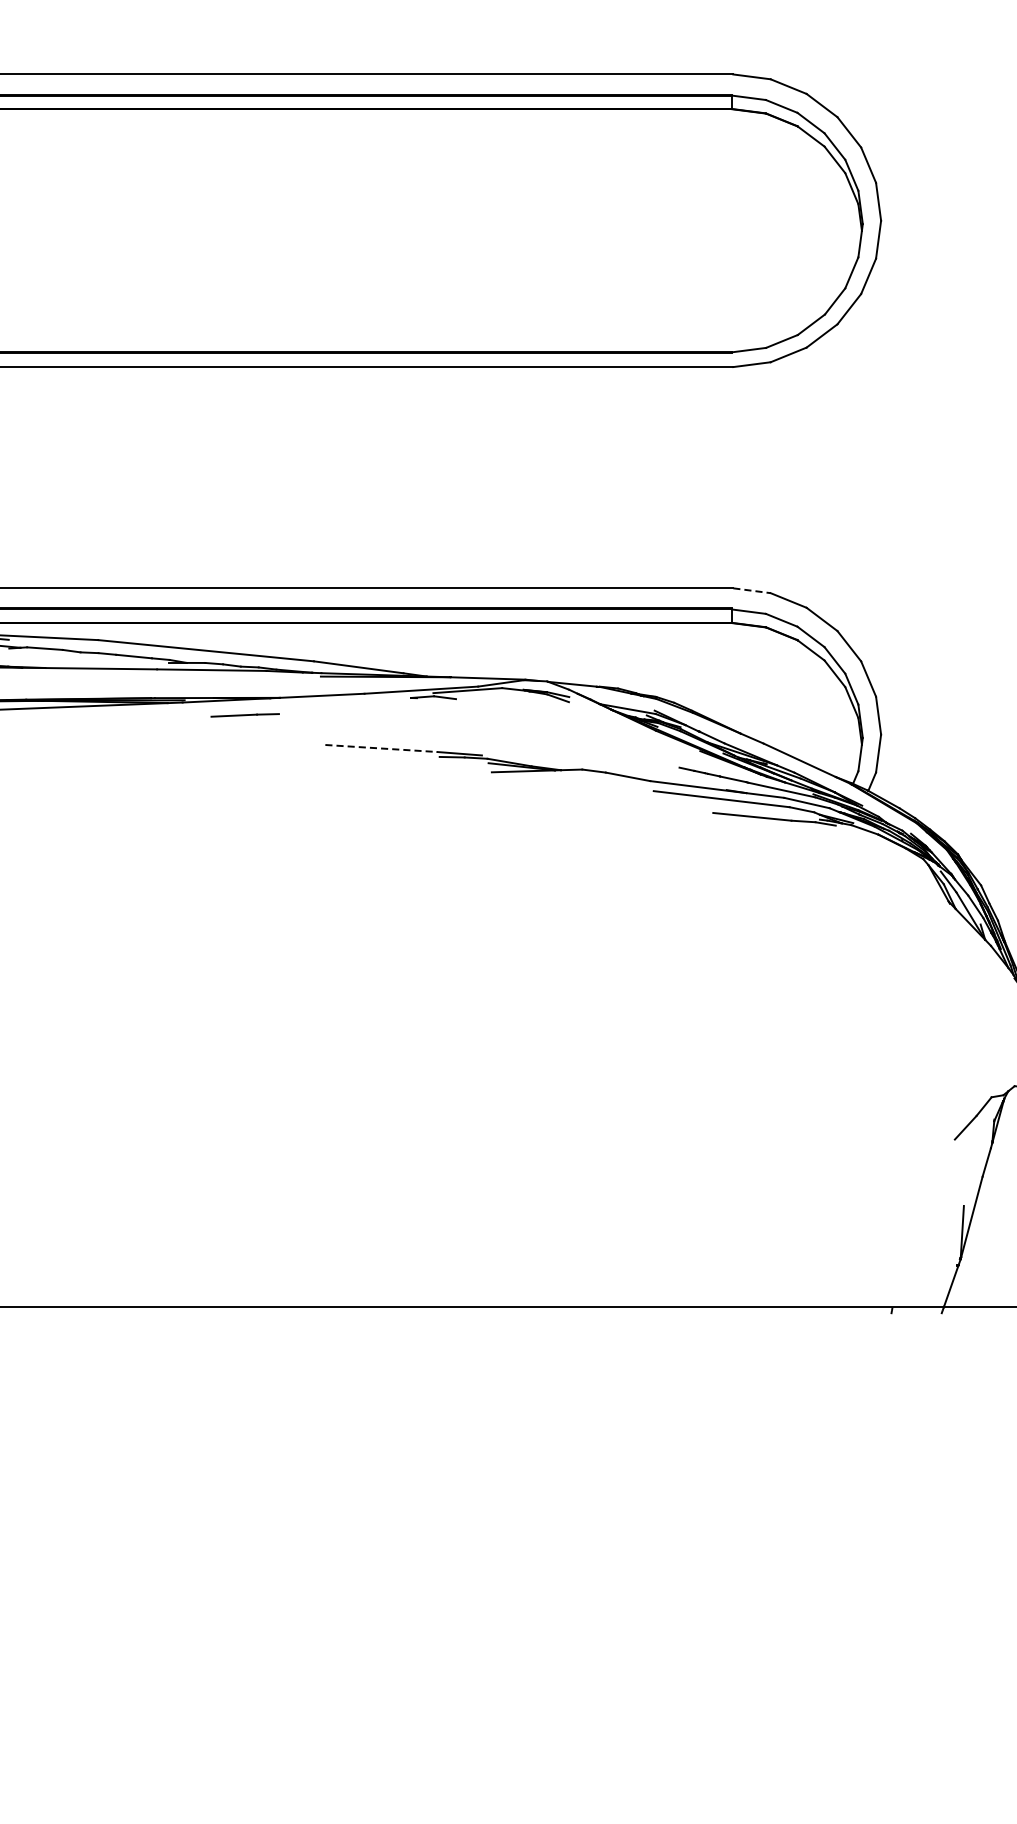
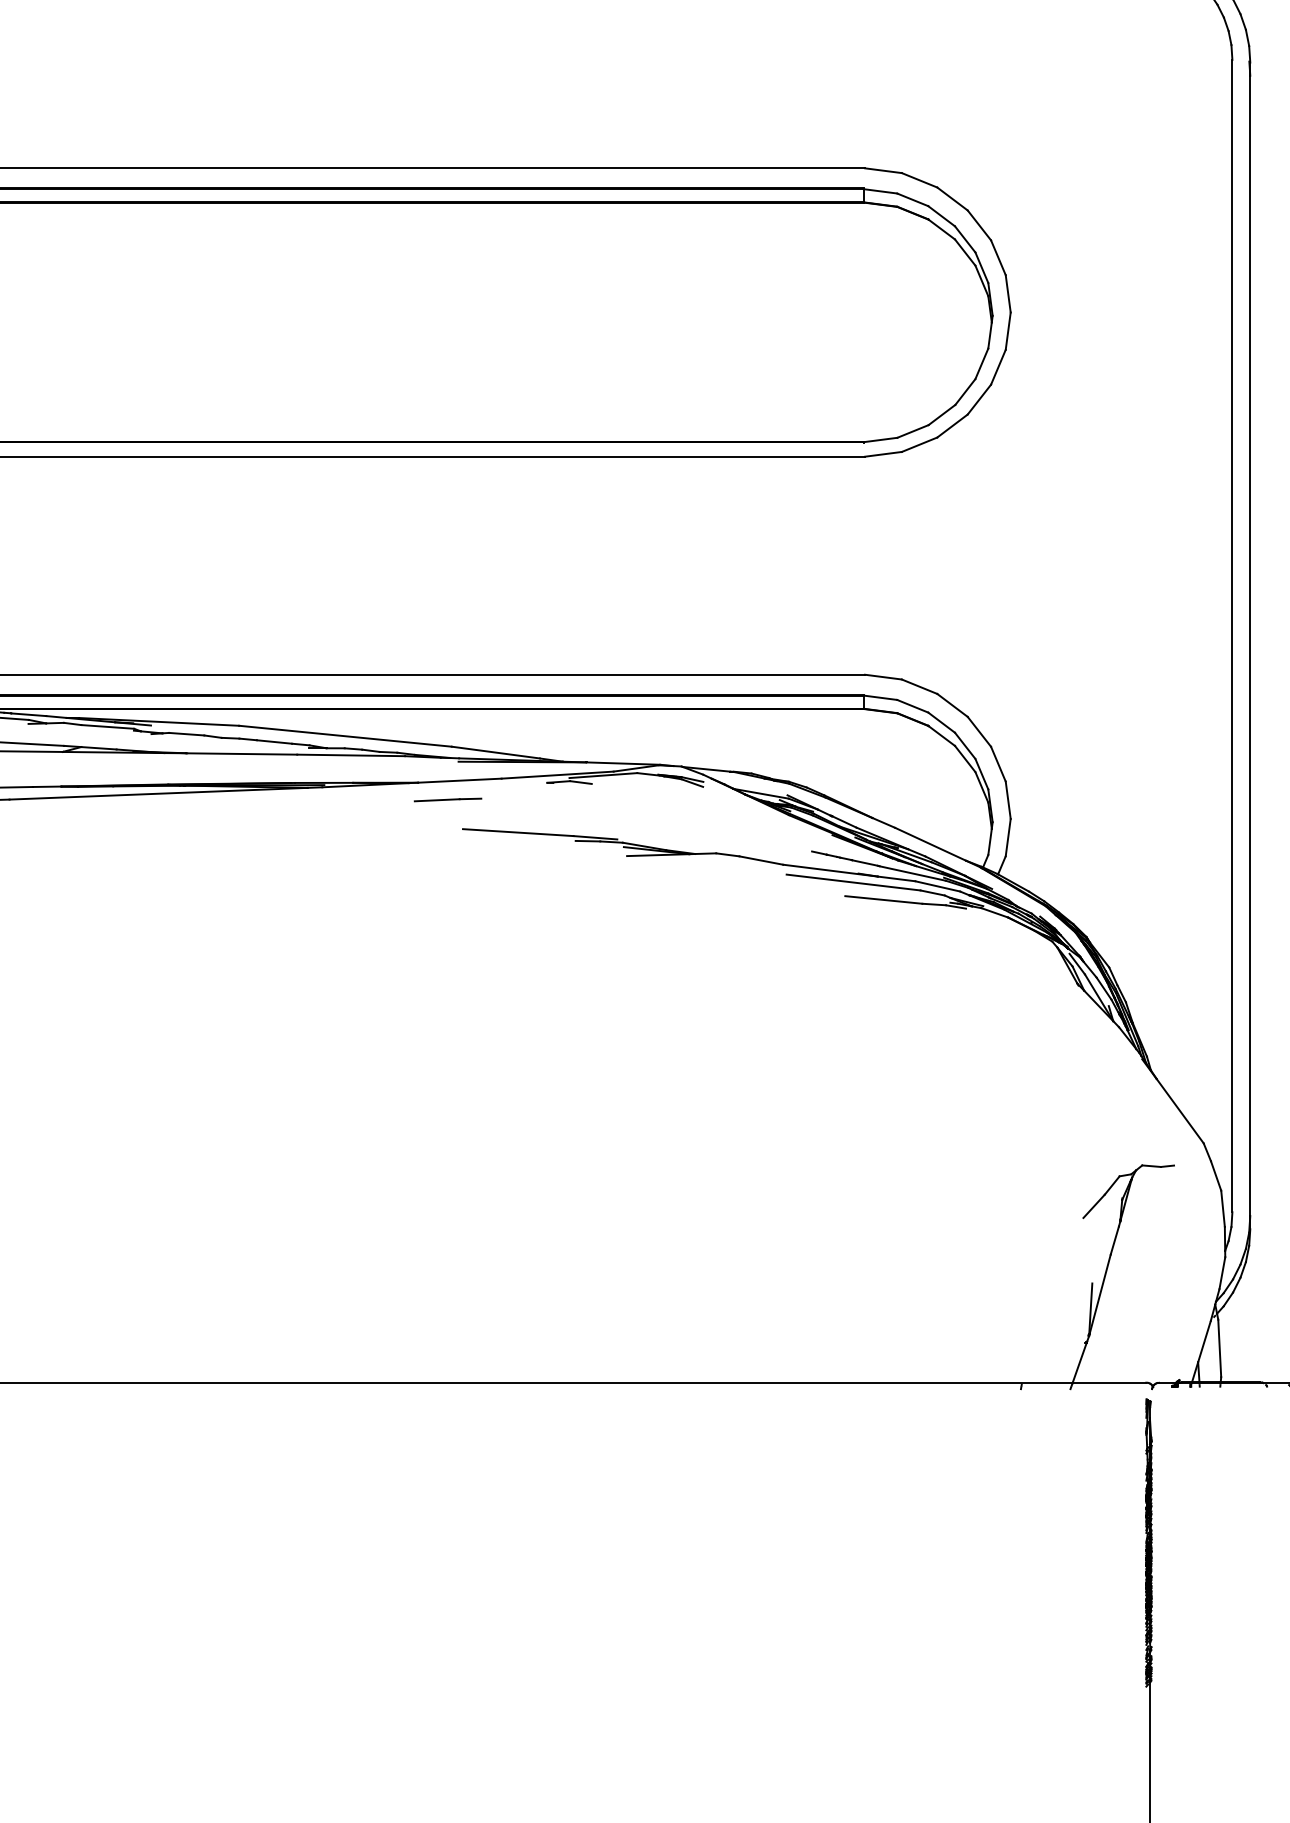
line: (752, 591) -> (883, 677), dashed -> solid
line: (244, 714) -> (447, 799), moved
line: (381, 748) -> (518, 832), dashed -> solid

